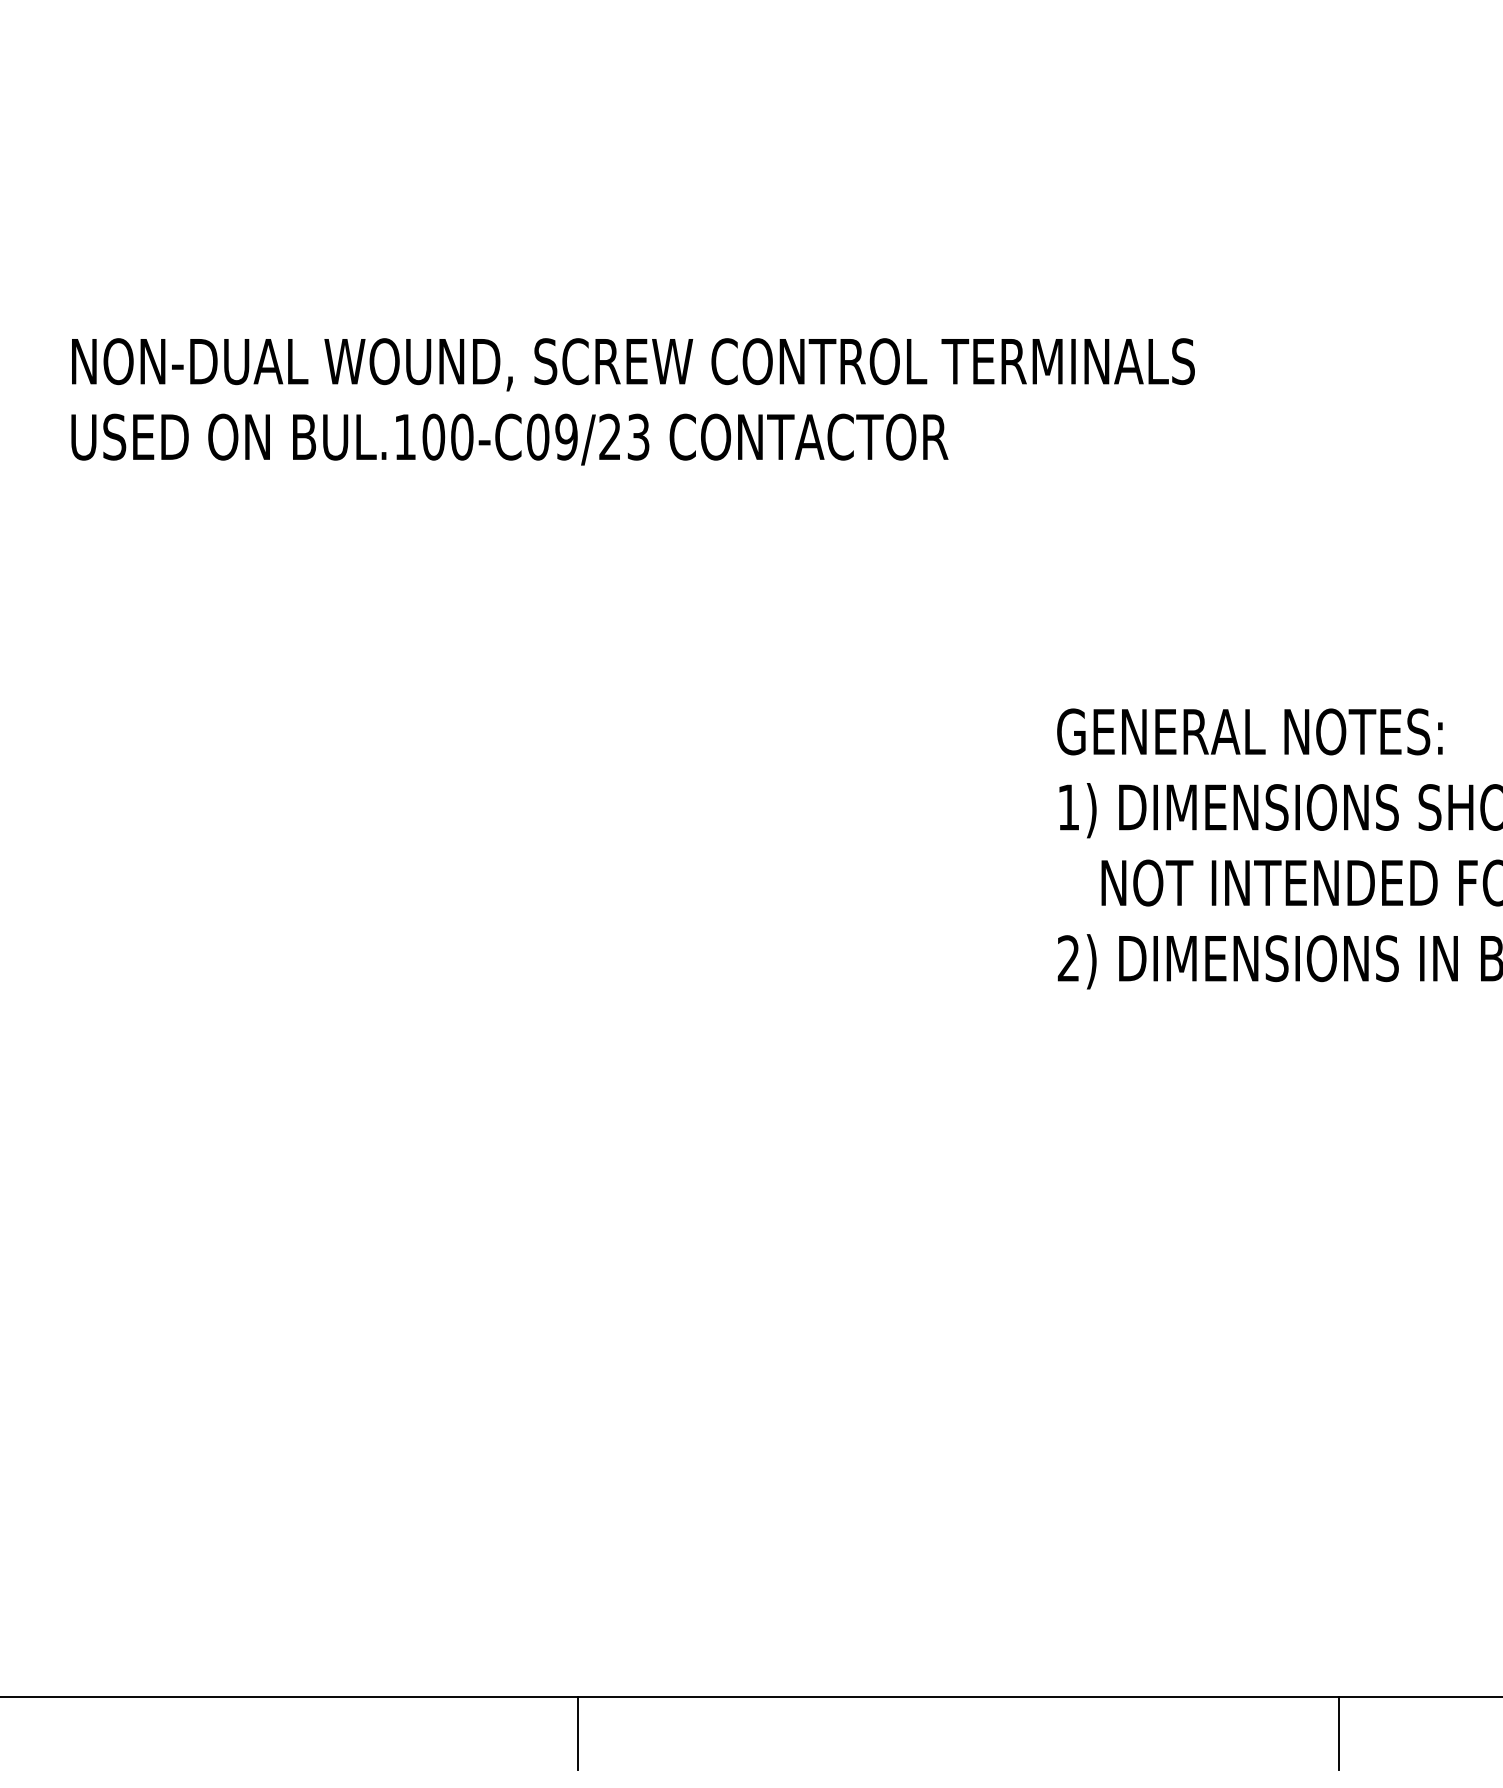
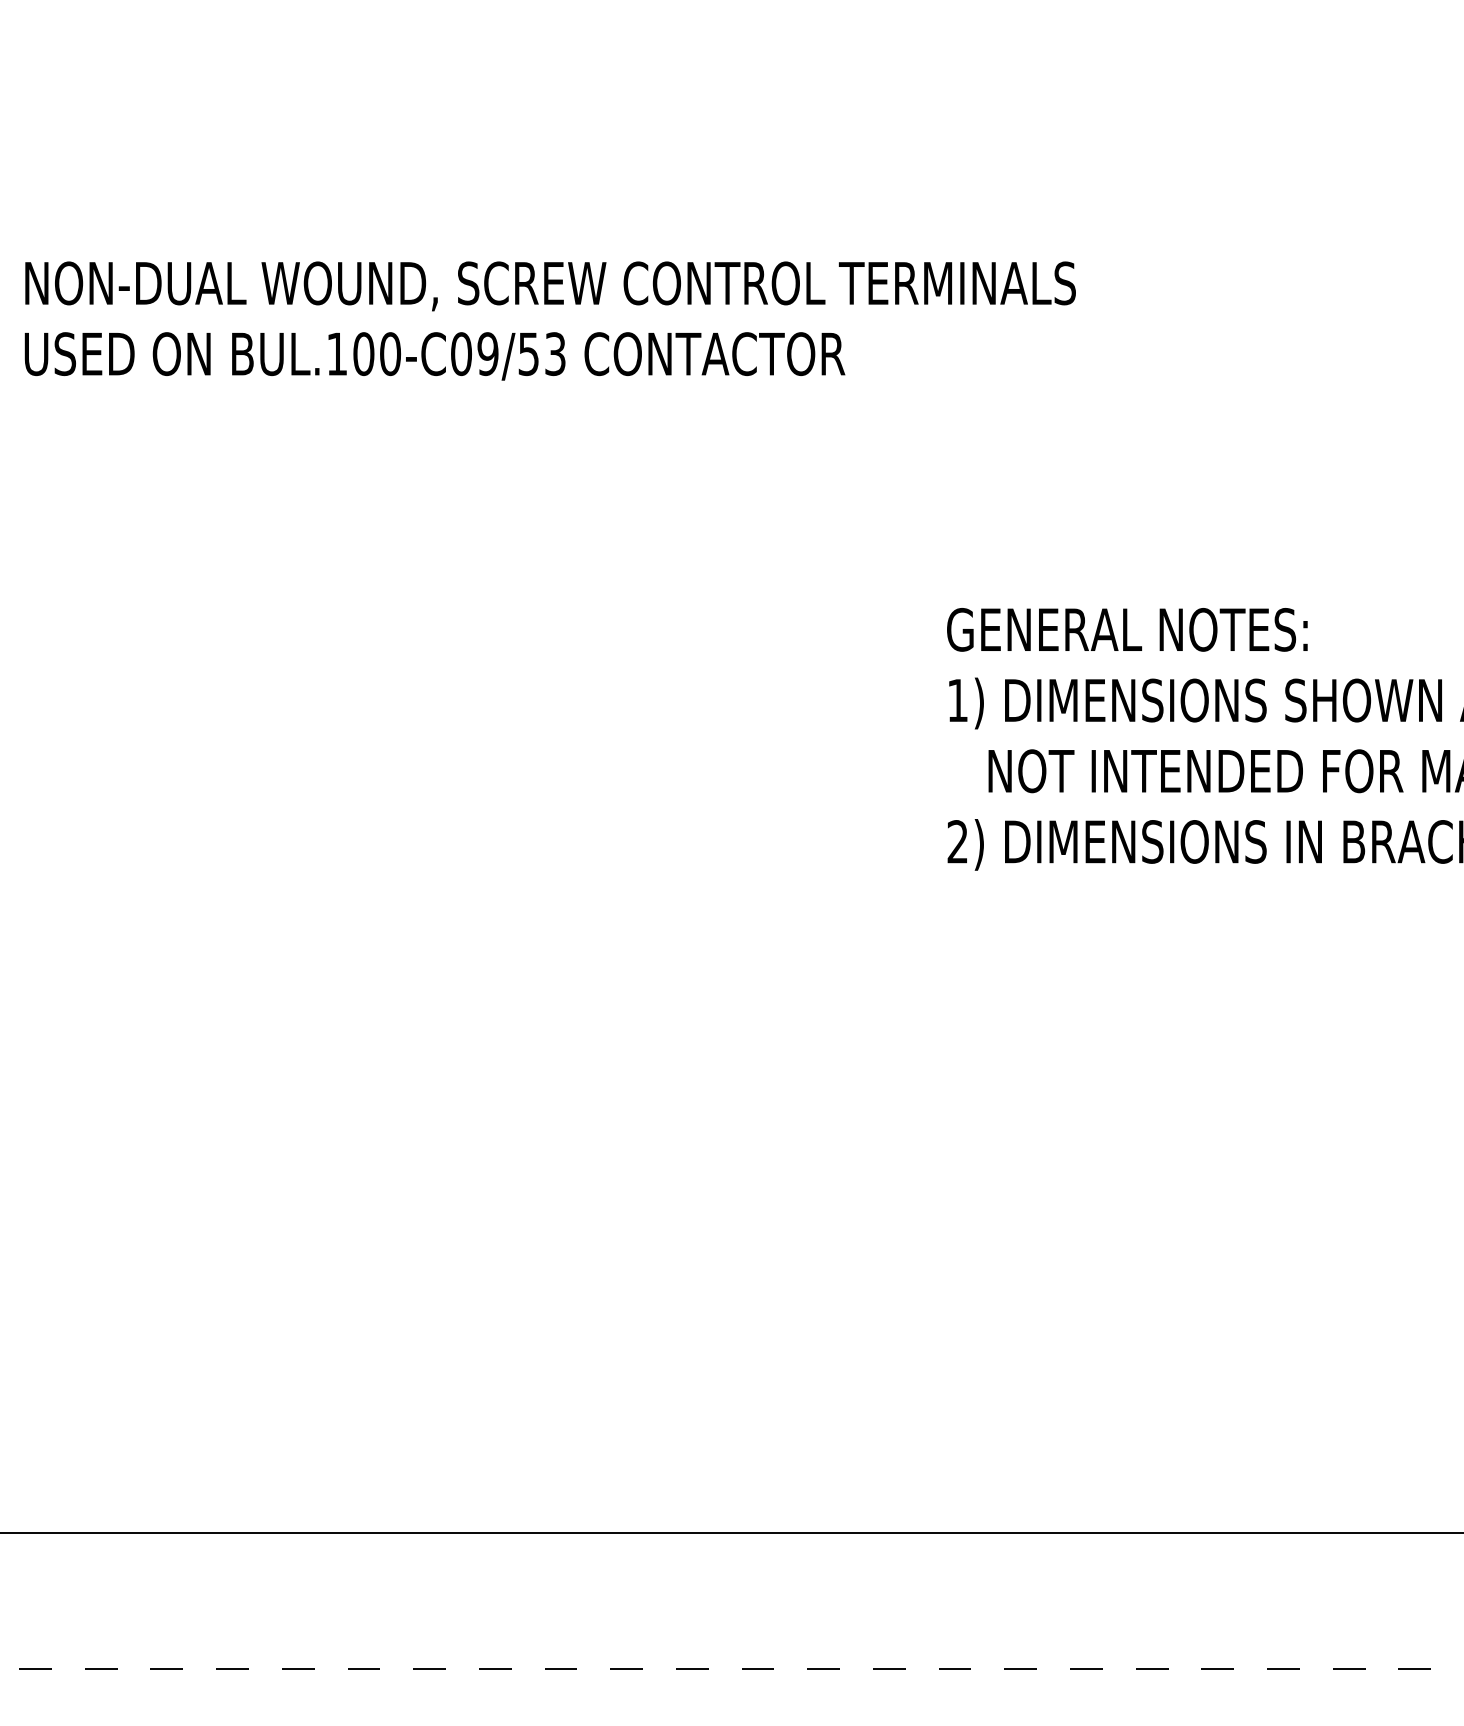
text: (609, 437) -> (528, 354), BUL.100-C09/23 -> BUL.100-C09/53
line: (577, 1733) -> (498, 1566), removed
line: (1339, 1733) -> (1211, 1566), removed

